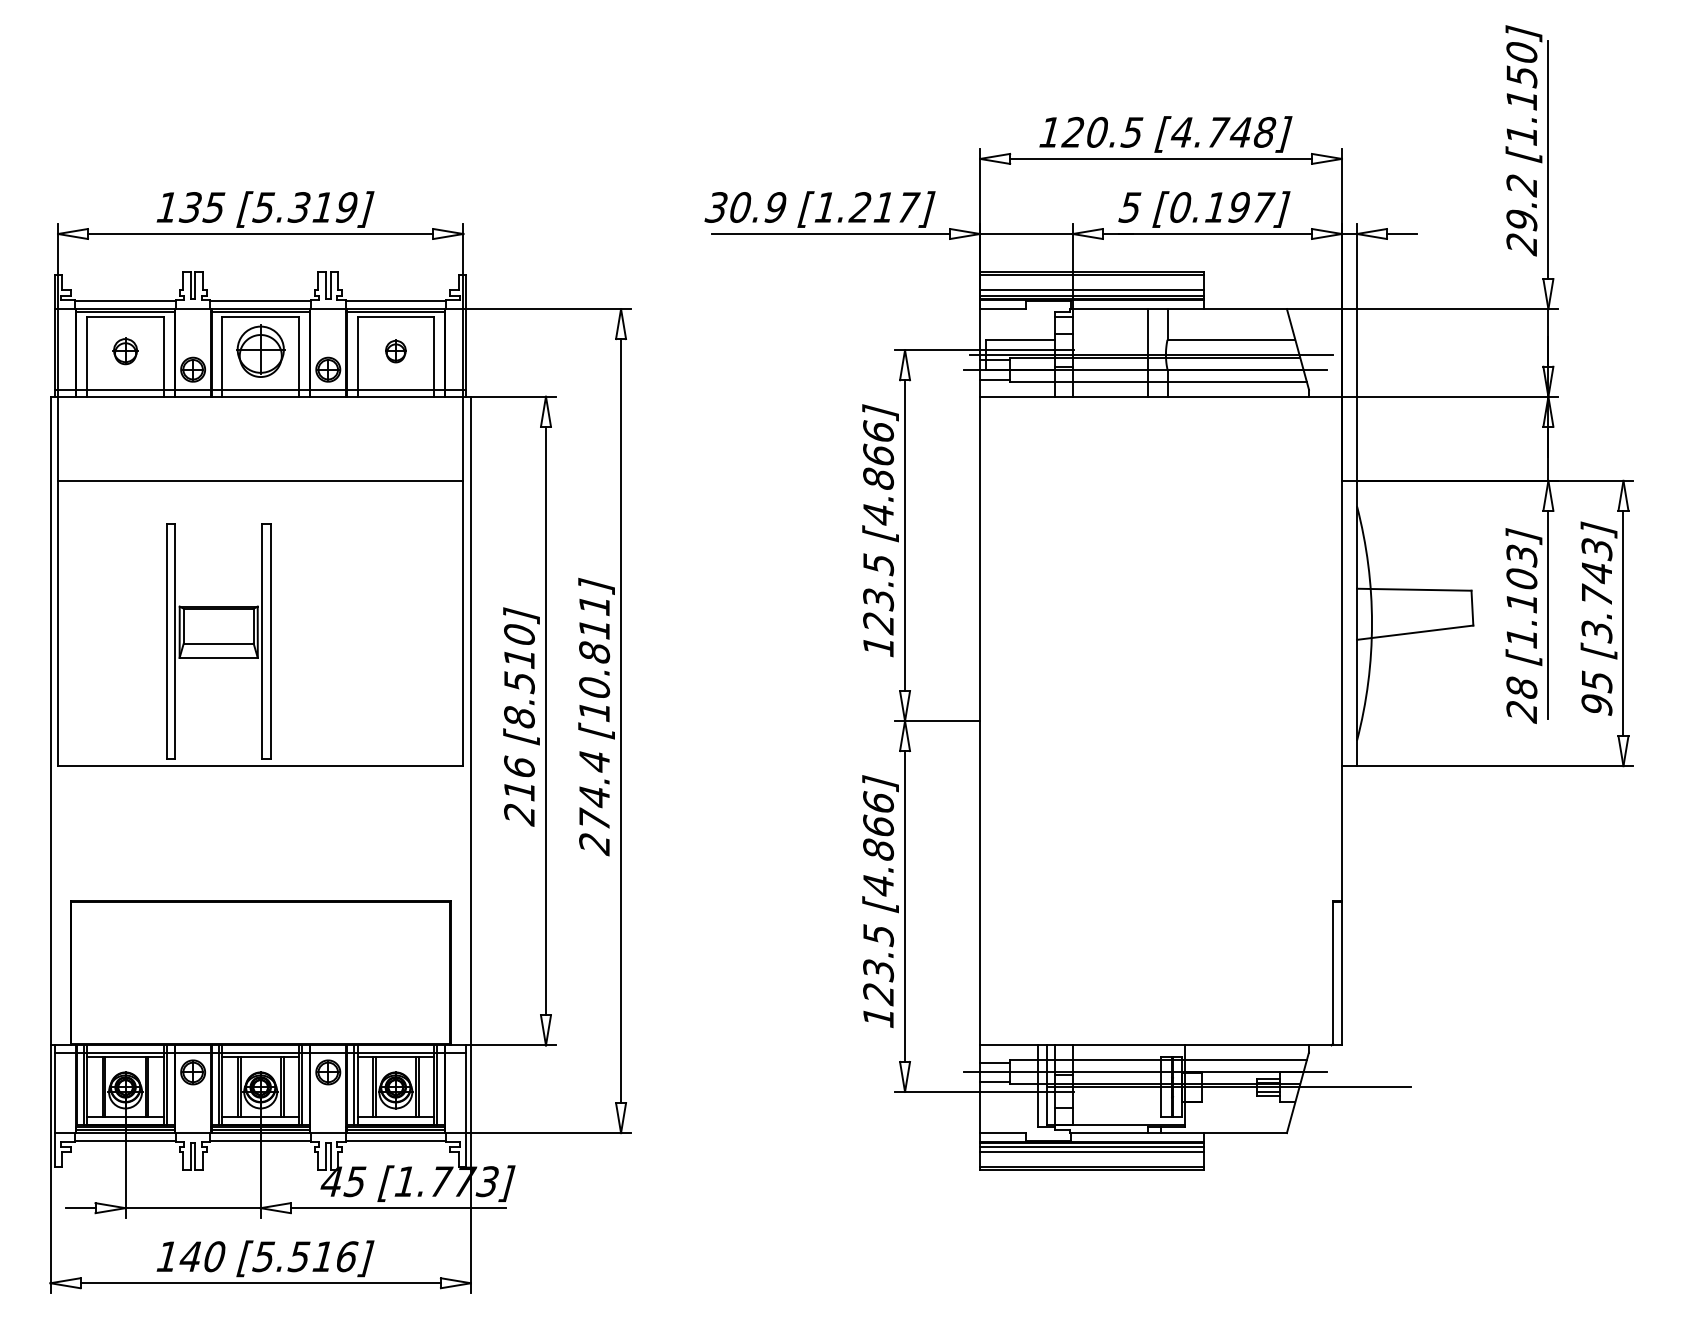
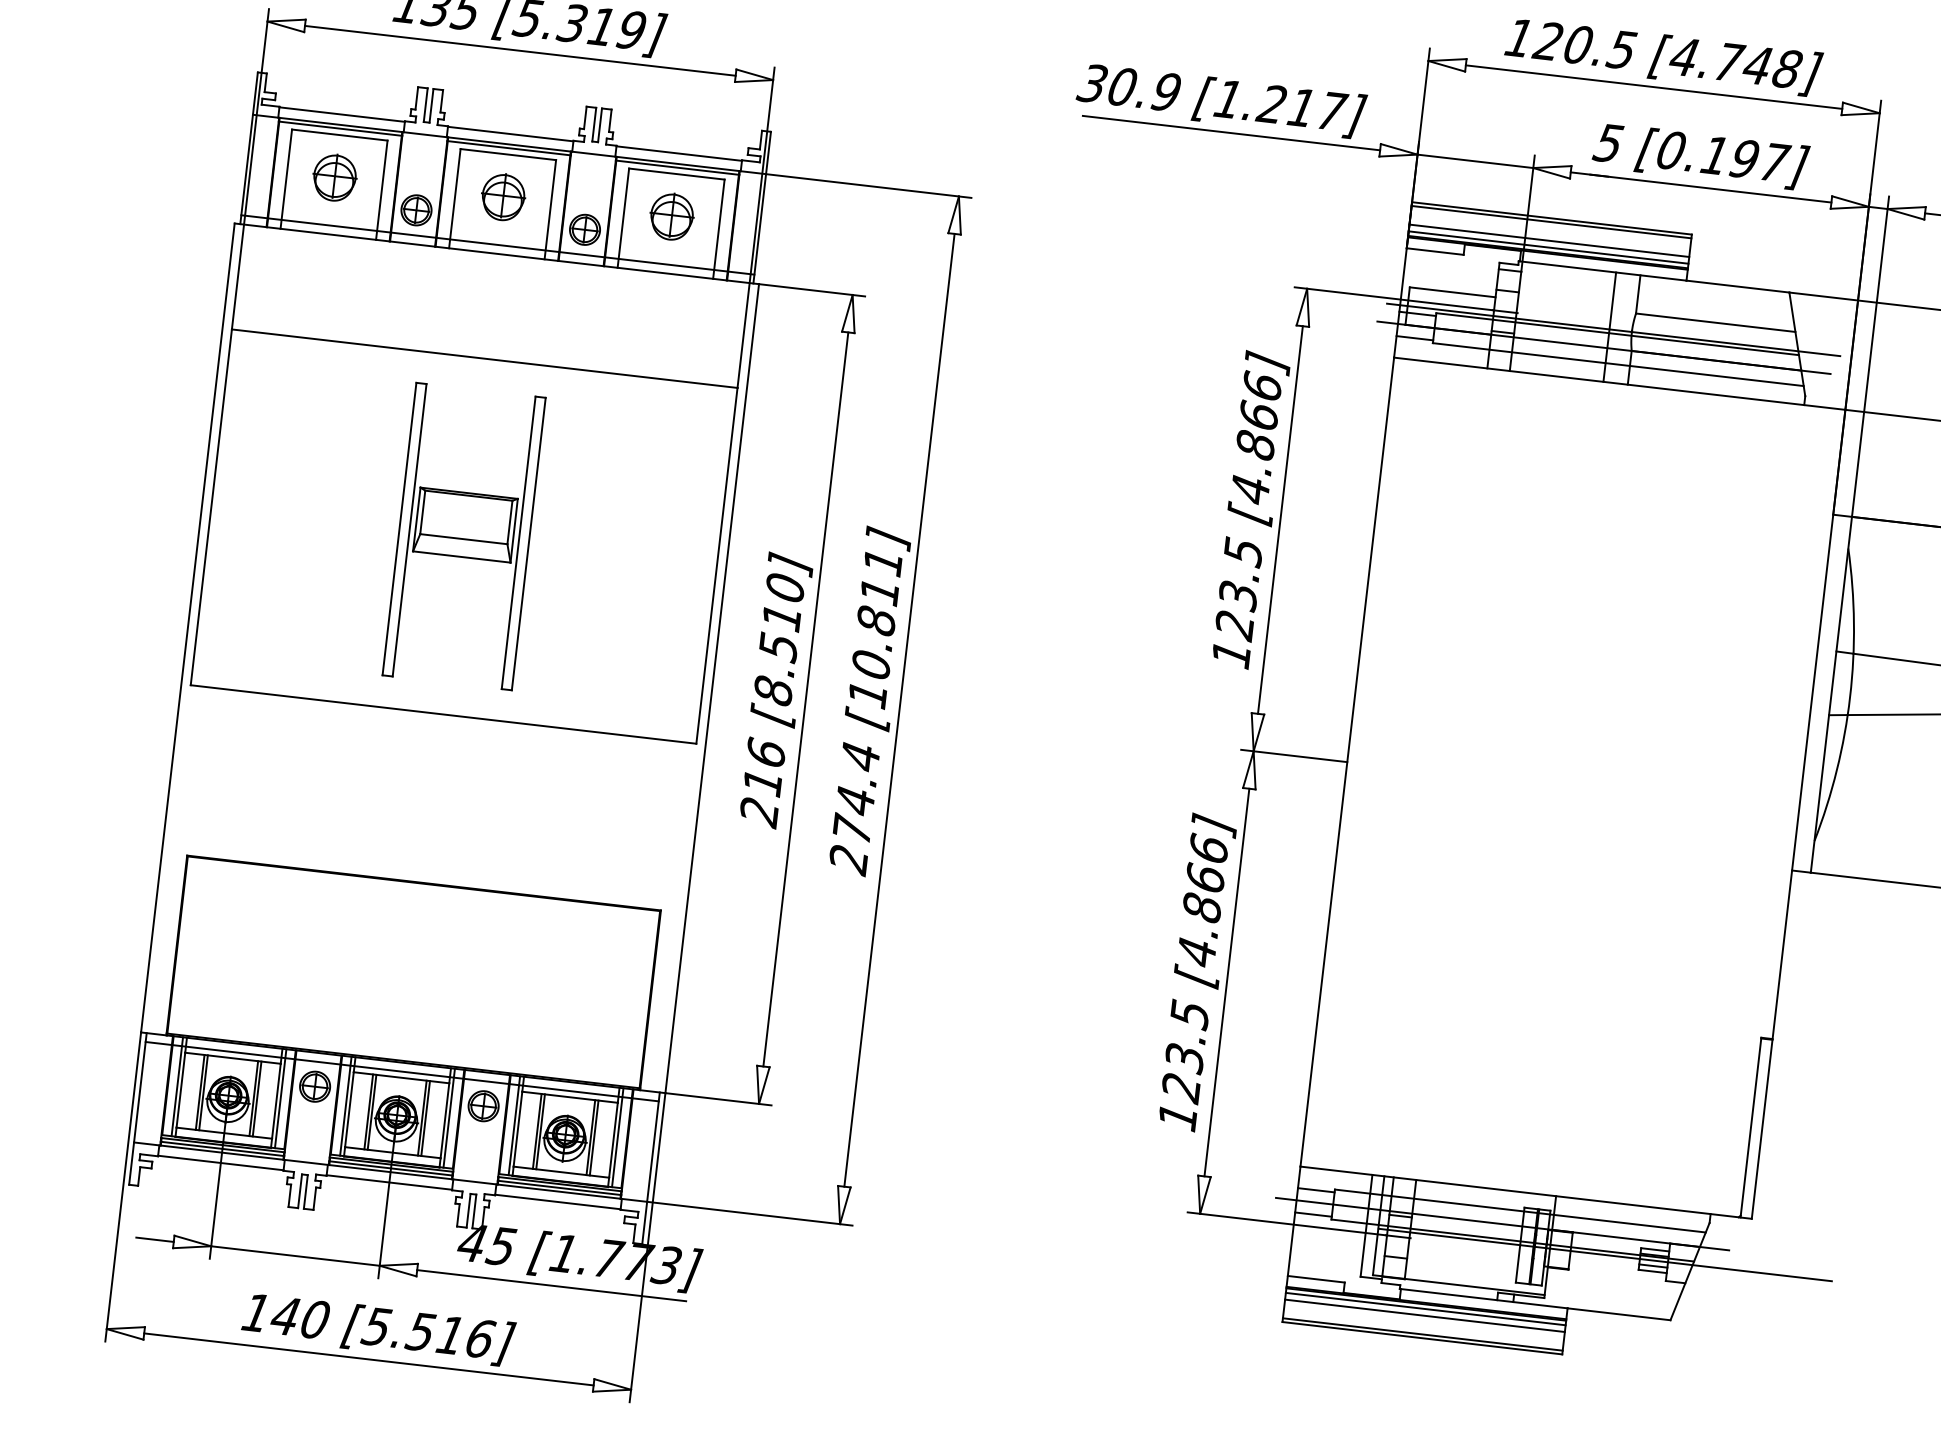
part: (125, 351) -> (334, 177), size x1.43
part: (260, 351) -> (503, 197), size x0.71
part: (395, 351) -> (671, 216), size x1.67
part: (218, 641) -> (463, 536), moved

